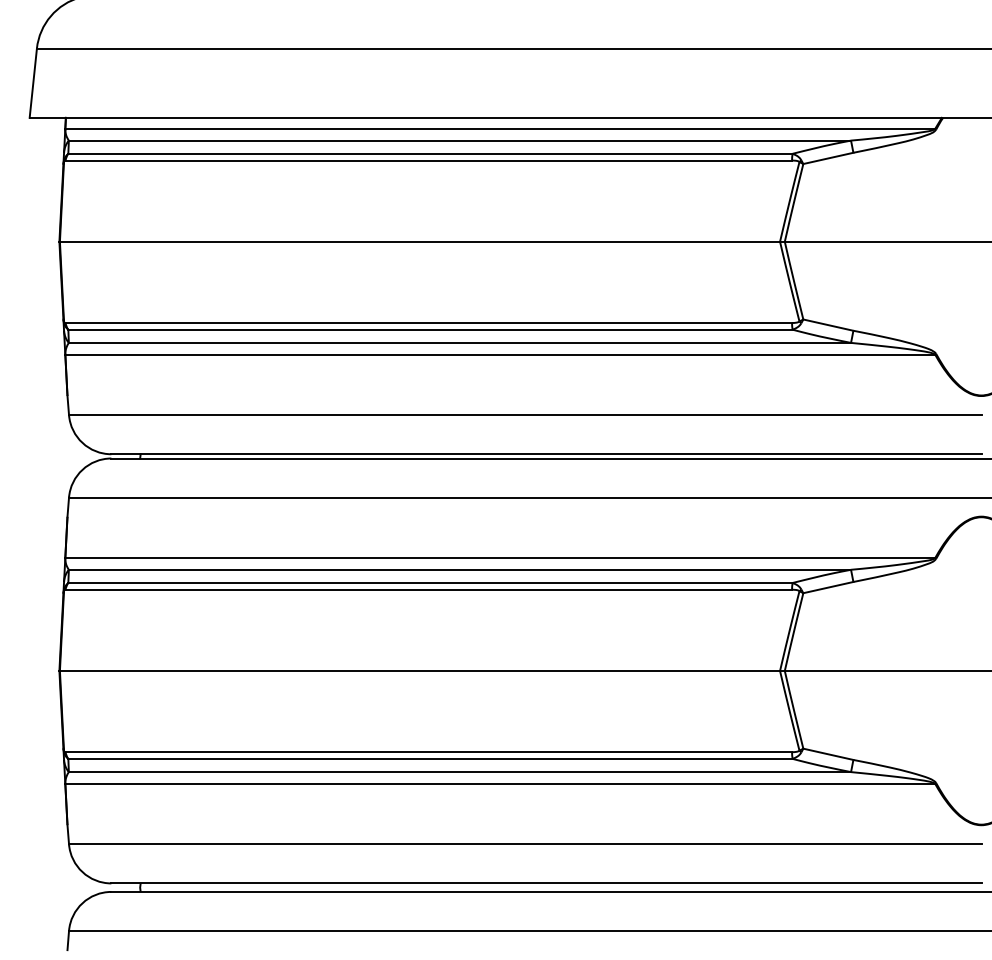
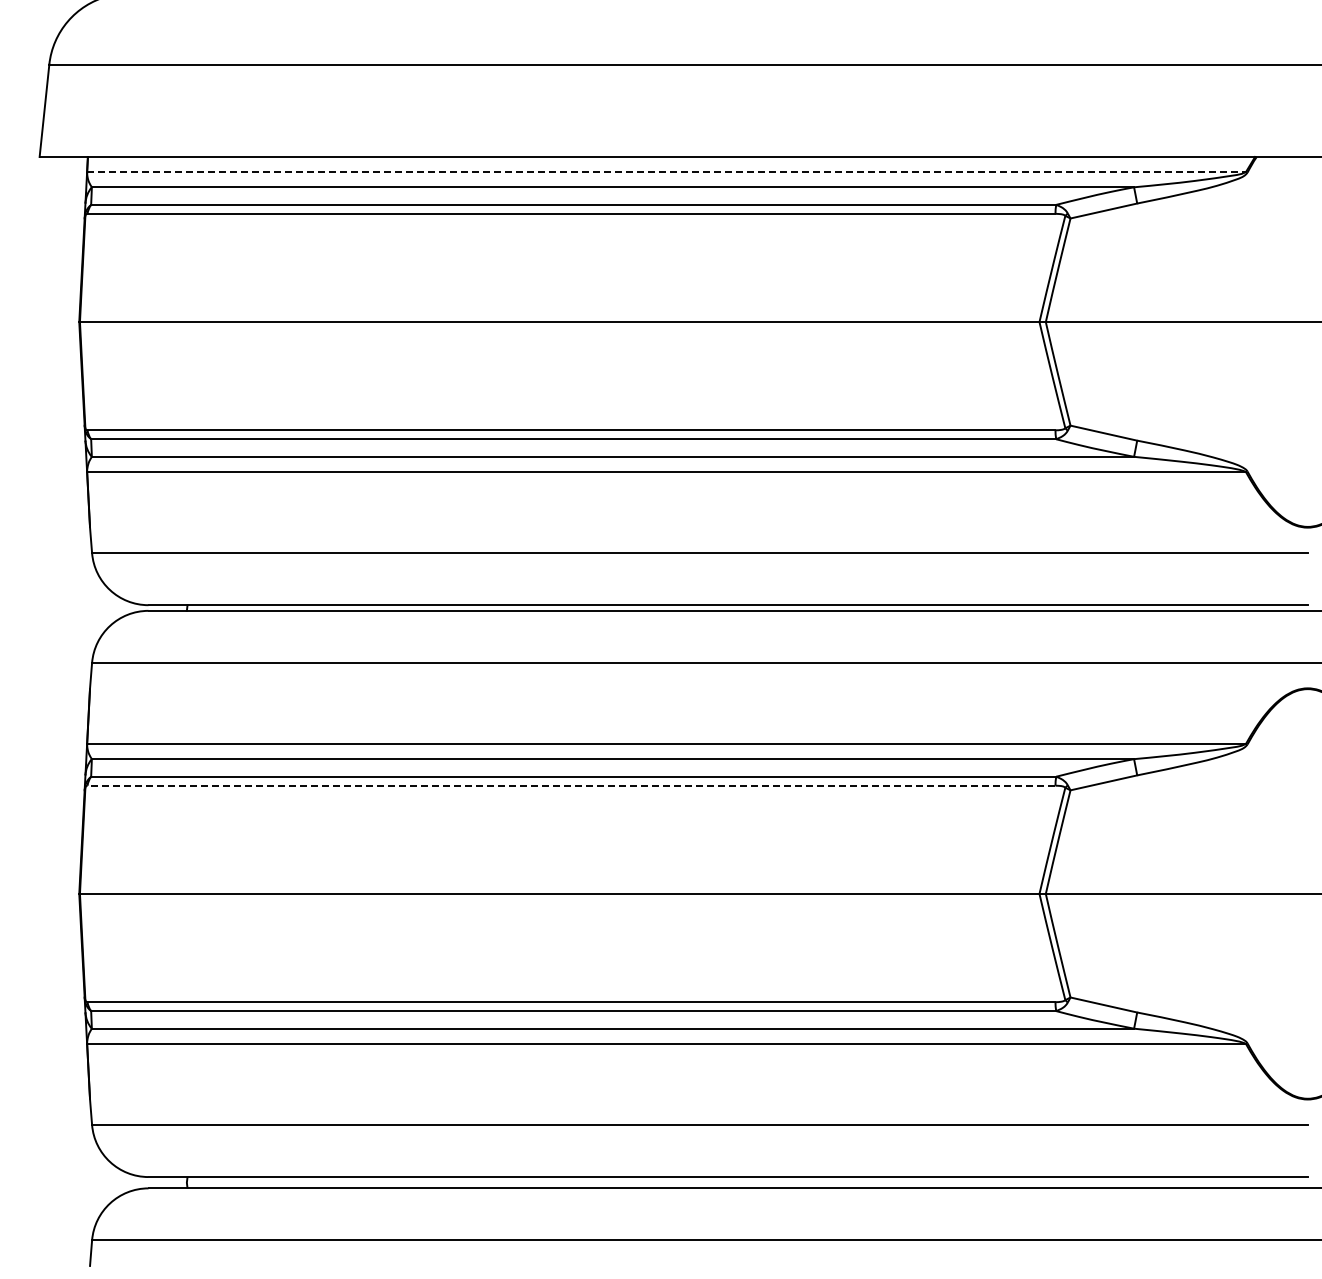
line: (500, 128) -> (667, 171), solid -> dashed
line: (428, 589) -> (571, 785), solid -> dashed

